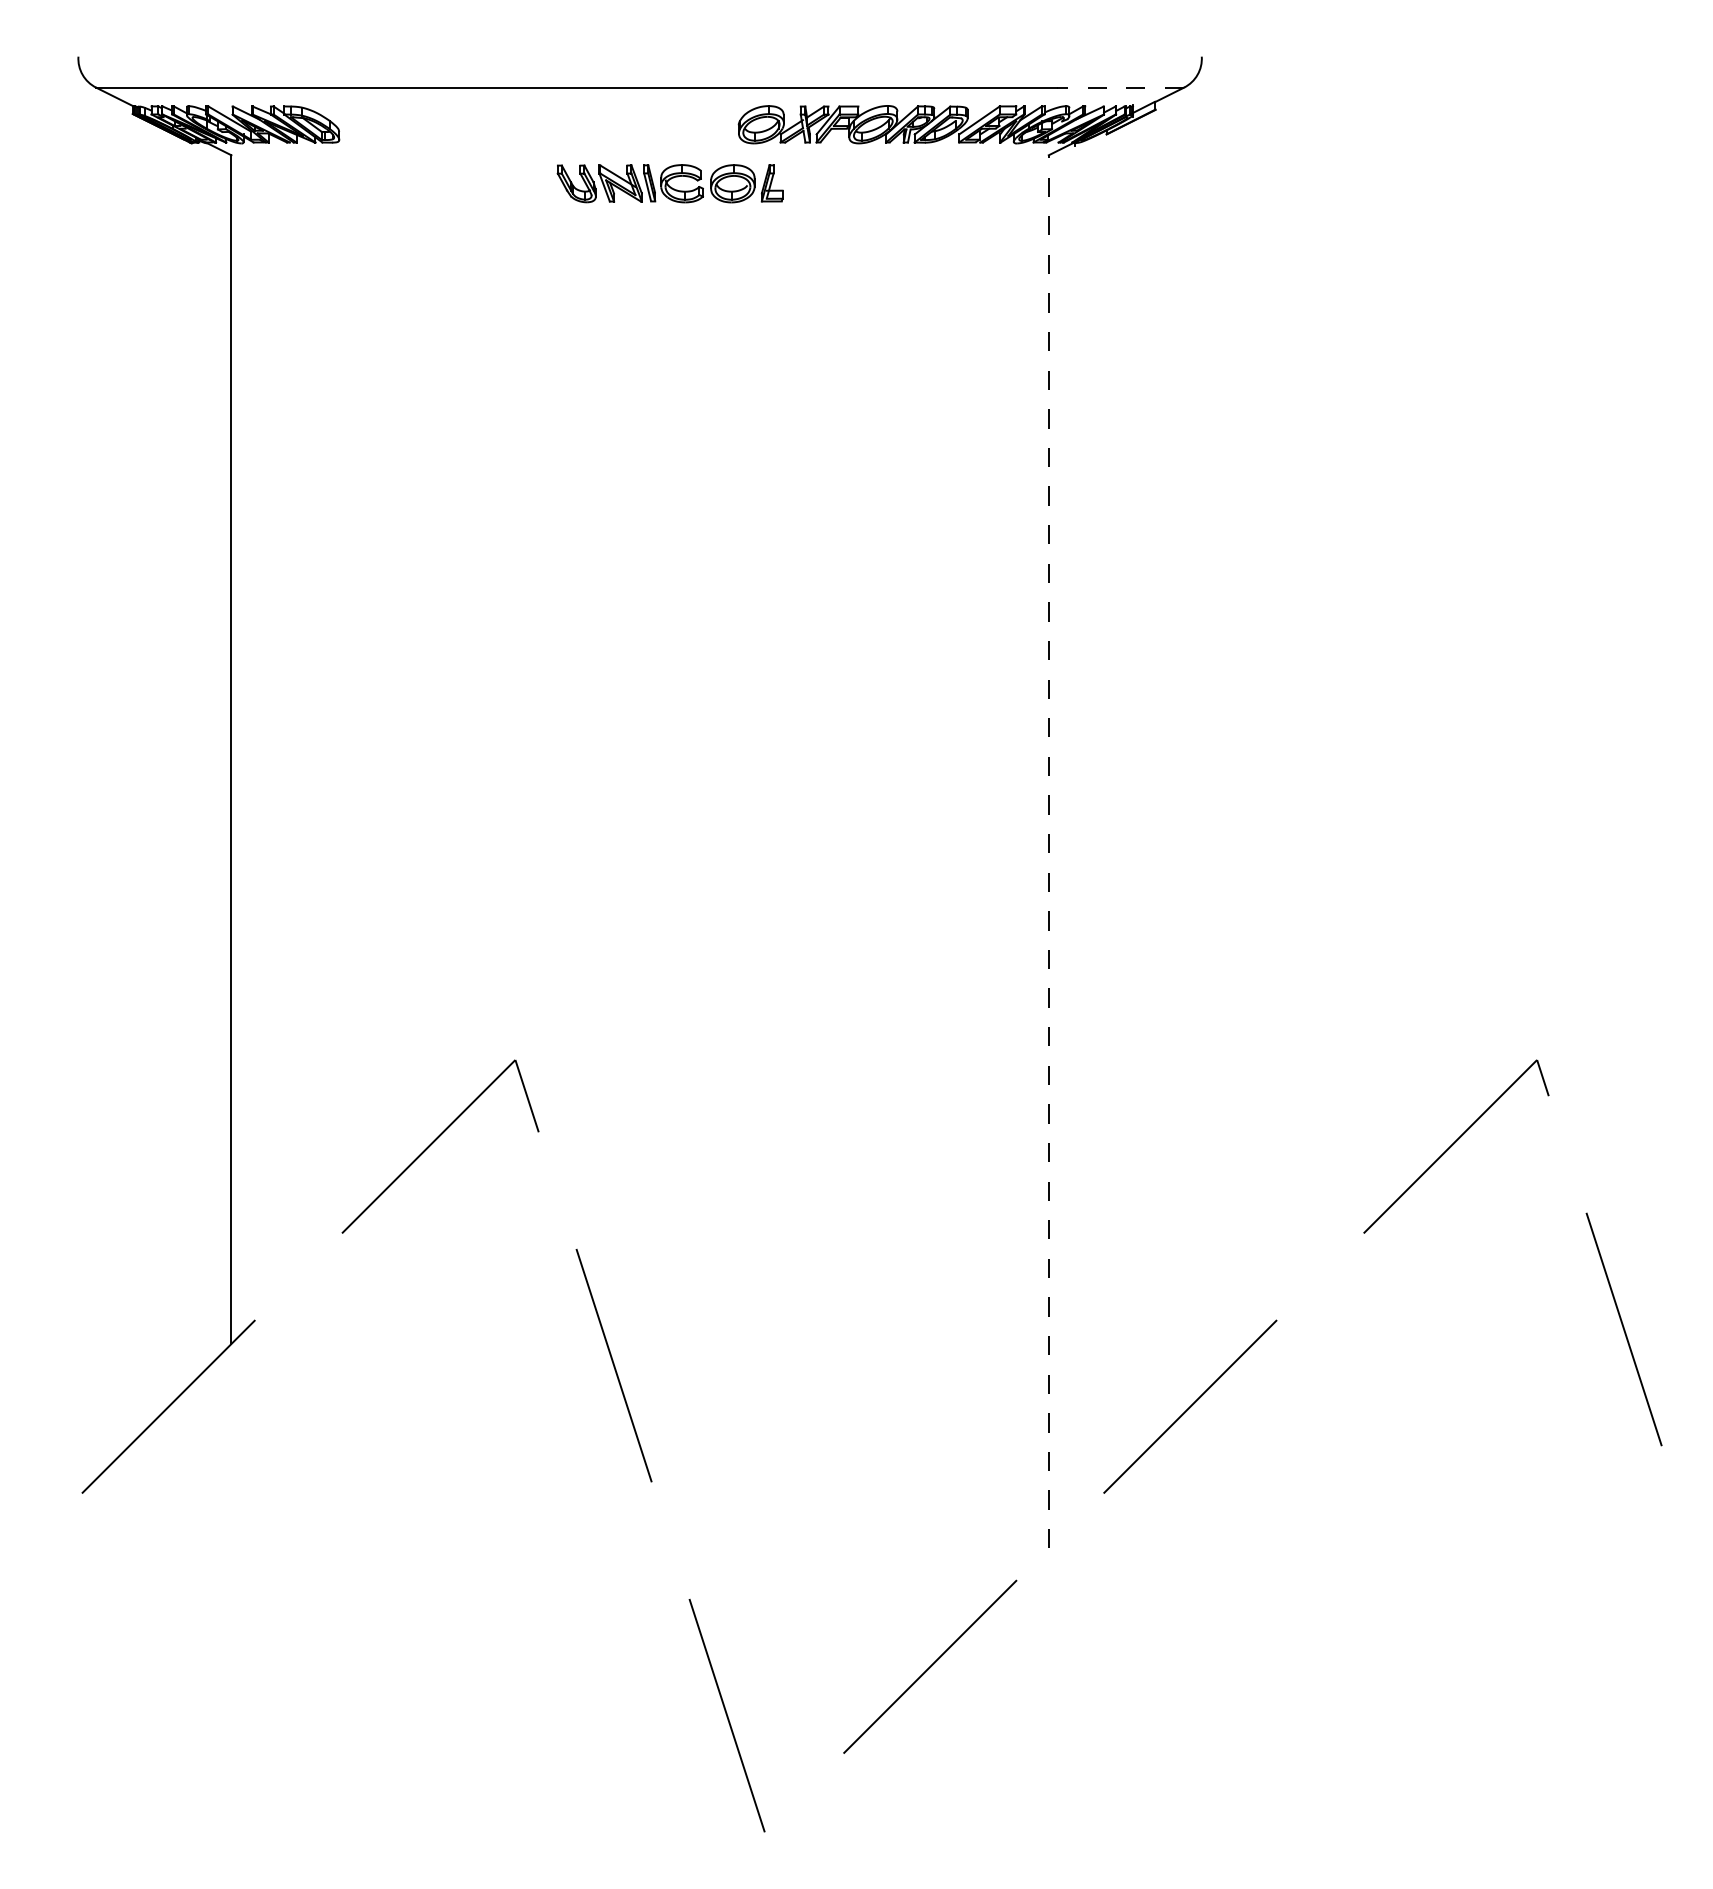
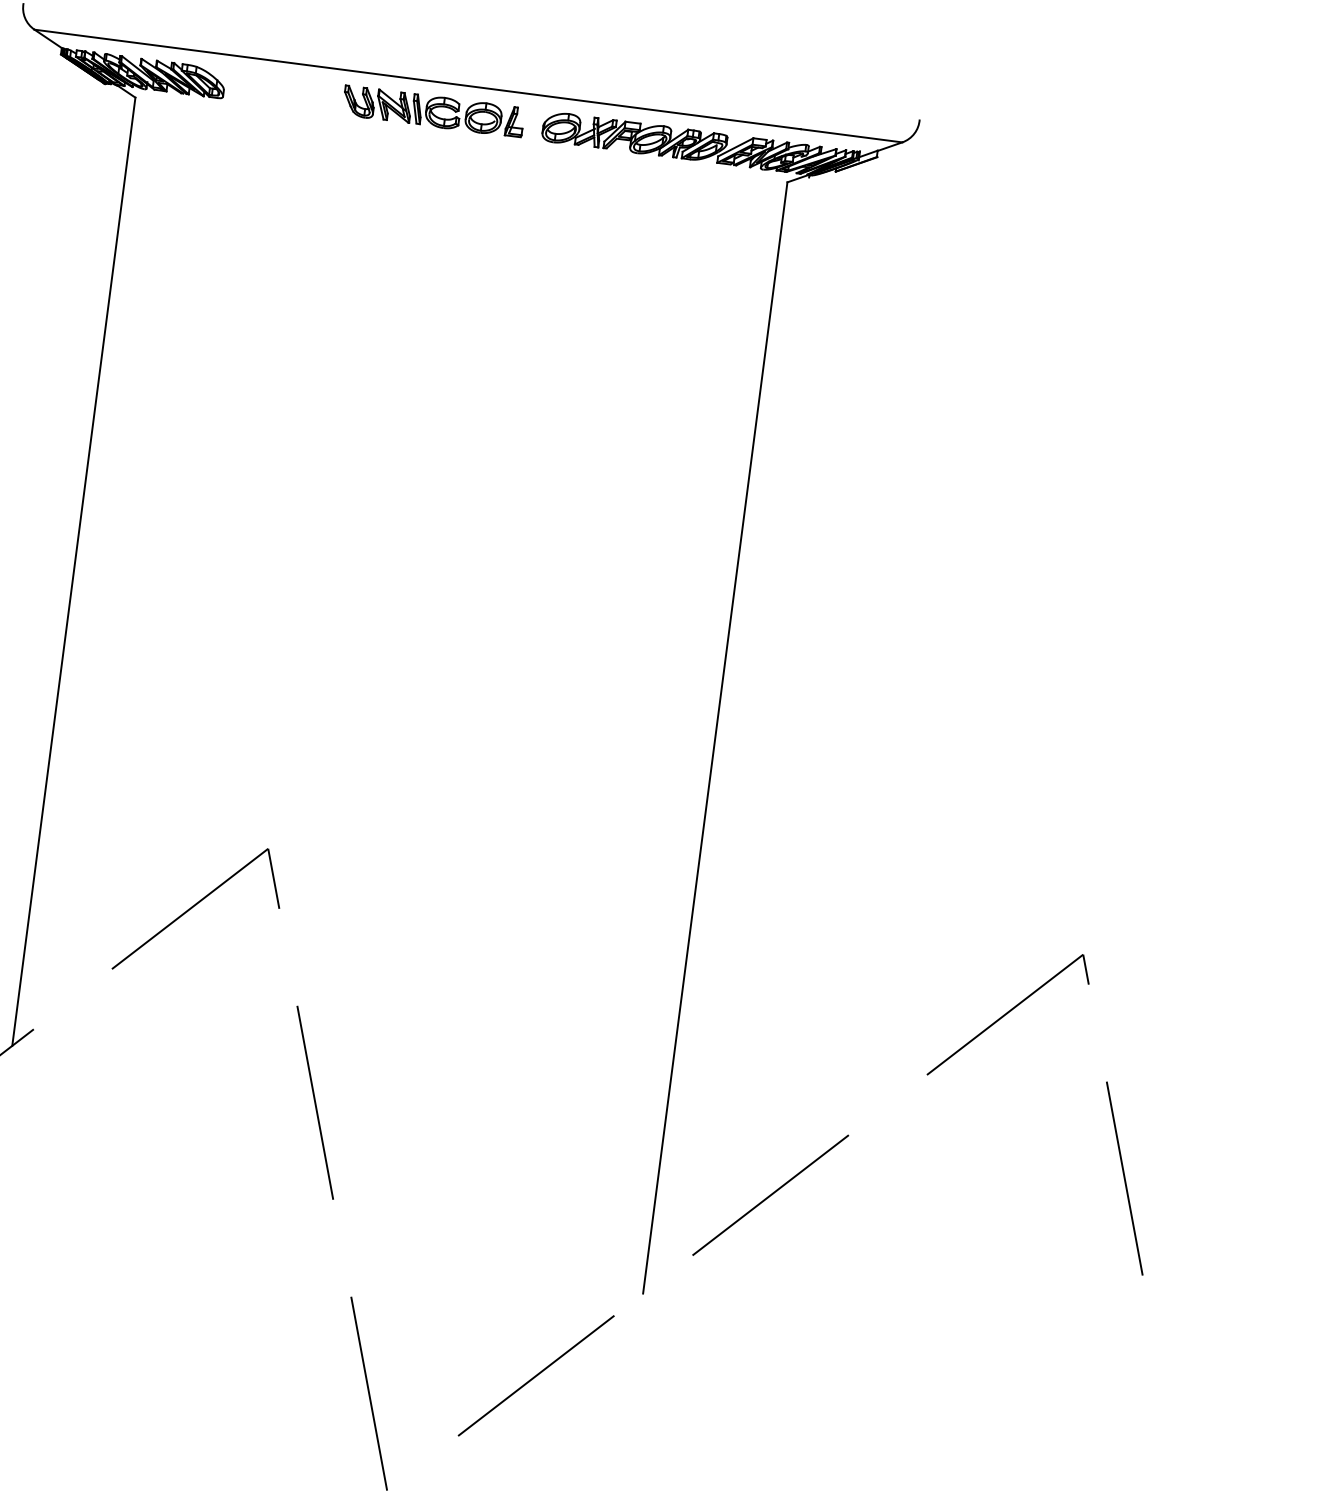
line: (1120, 87) -> (851, 135), dashed -> solid
part: (669, 183) -> (433, 111), moved
line: (1048, 851) -> (715, 737), dashed -> solid

